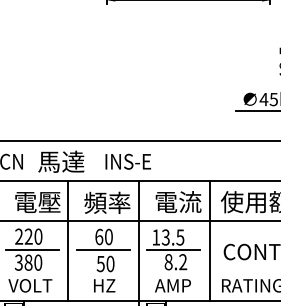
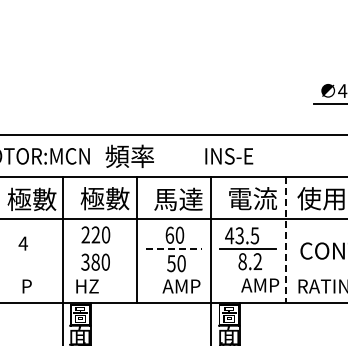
text: (60, 161) -> (129, 156), 馬達 -> 頻率
text: (128, 161) -> (229, 156), moved
text: (37, 201) -> (104, 198), 電壓 -> 極數
text: (107, 202) -> (178, 199), 頻率 -> 馬達
text: (156, 237) -> (229, 235), 13.5 -> 43.5
line: (209, 241) -> (285, 239), solid -> dashed
line: (32, 250) -> (99, 249), removed
line: (103, 250) -> (174, 249), solid -> dashed
text: (30, 285) -> (97, 286), VOLT -> HZ
text: (110, 285) -> (181, 286), HZ -> AMP
text: (173, 285) -> (260, 285), moved

